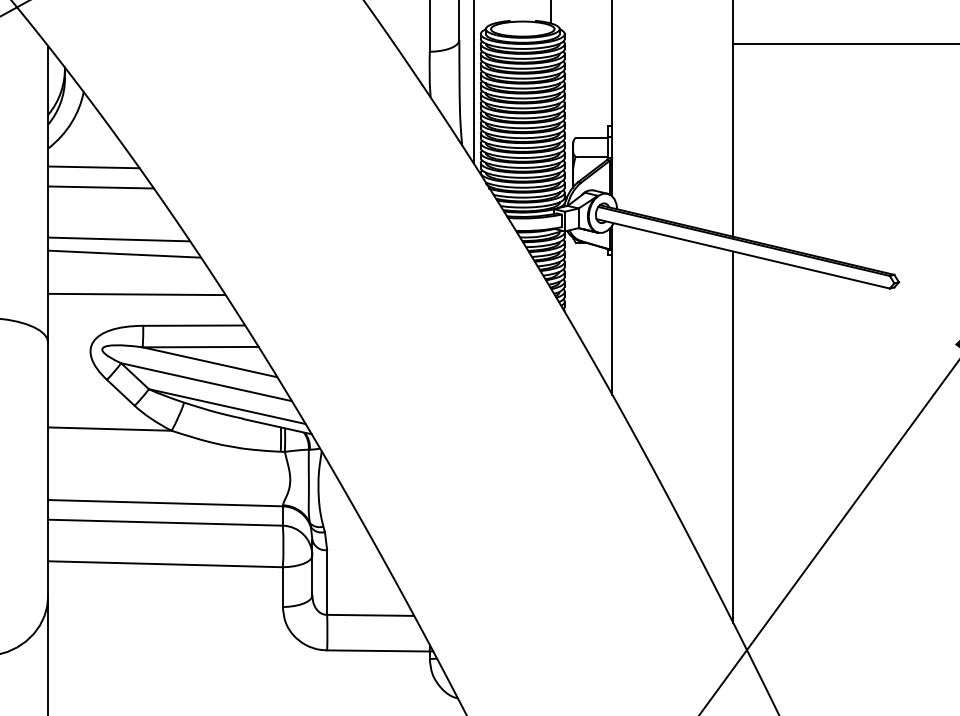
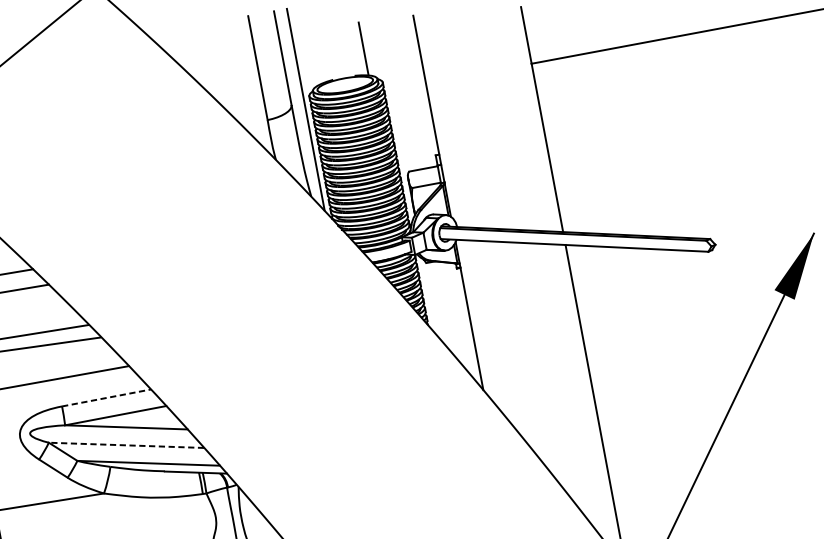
line: (194, 325) -> (106, 397), solid -> dashed
line: (205, 382) -> (125, 445), solid -> dashed

